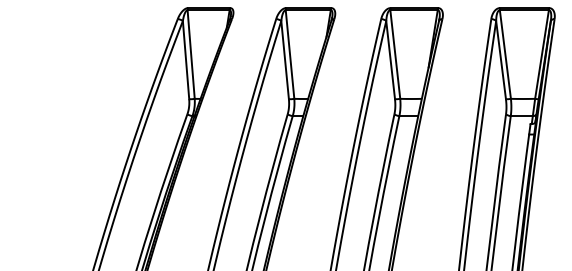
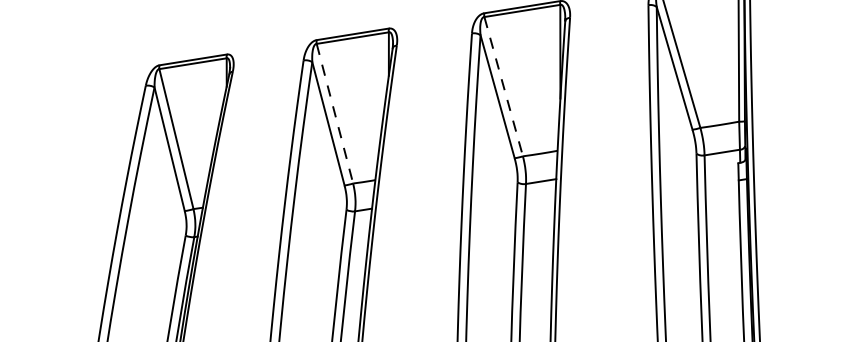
line: (395, 54) -> (503, 86), solid -> dashed
line: (290, 55) -> (335, 115), solid -> dashed

